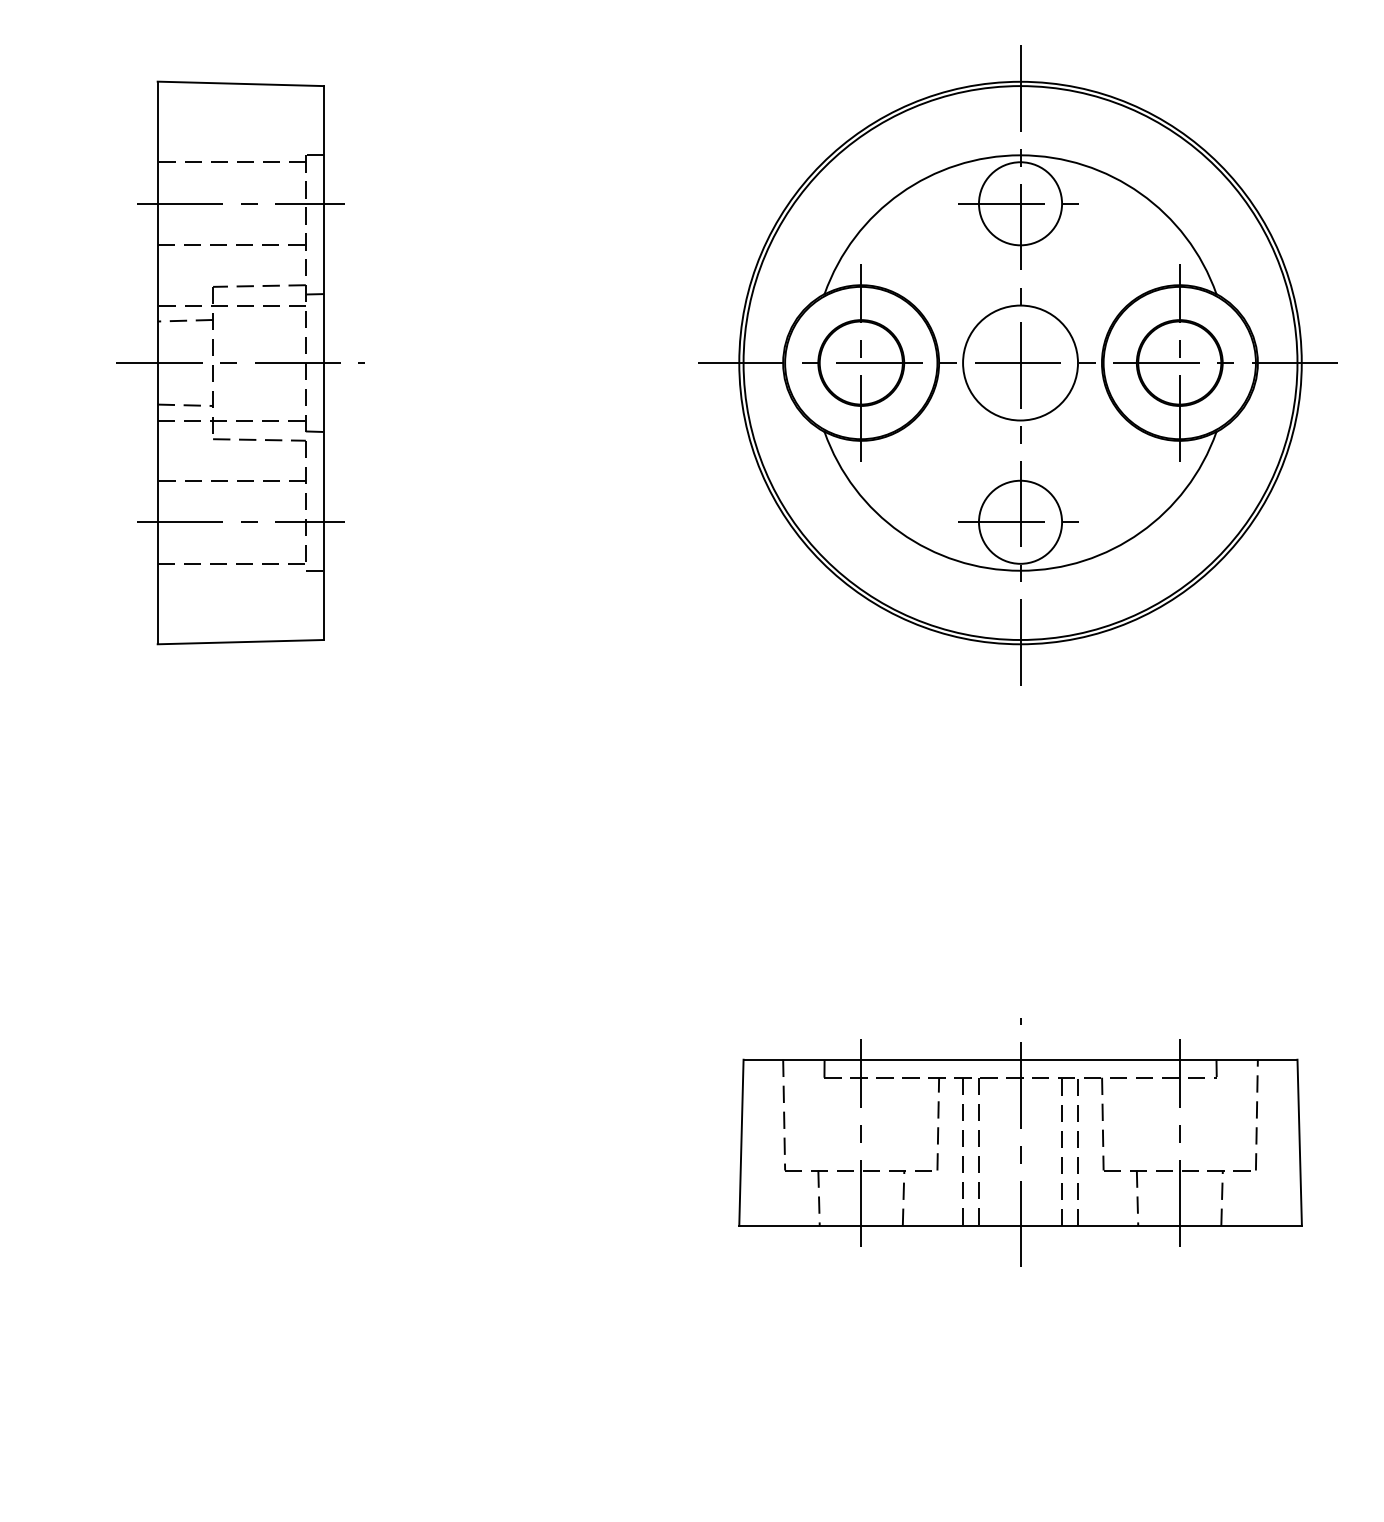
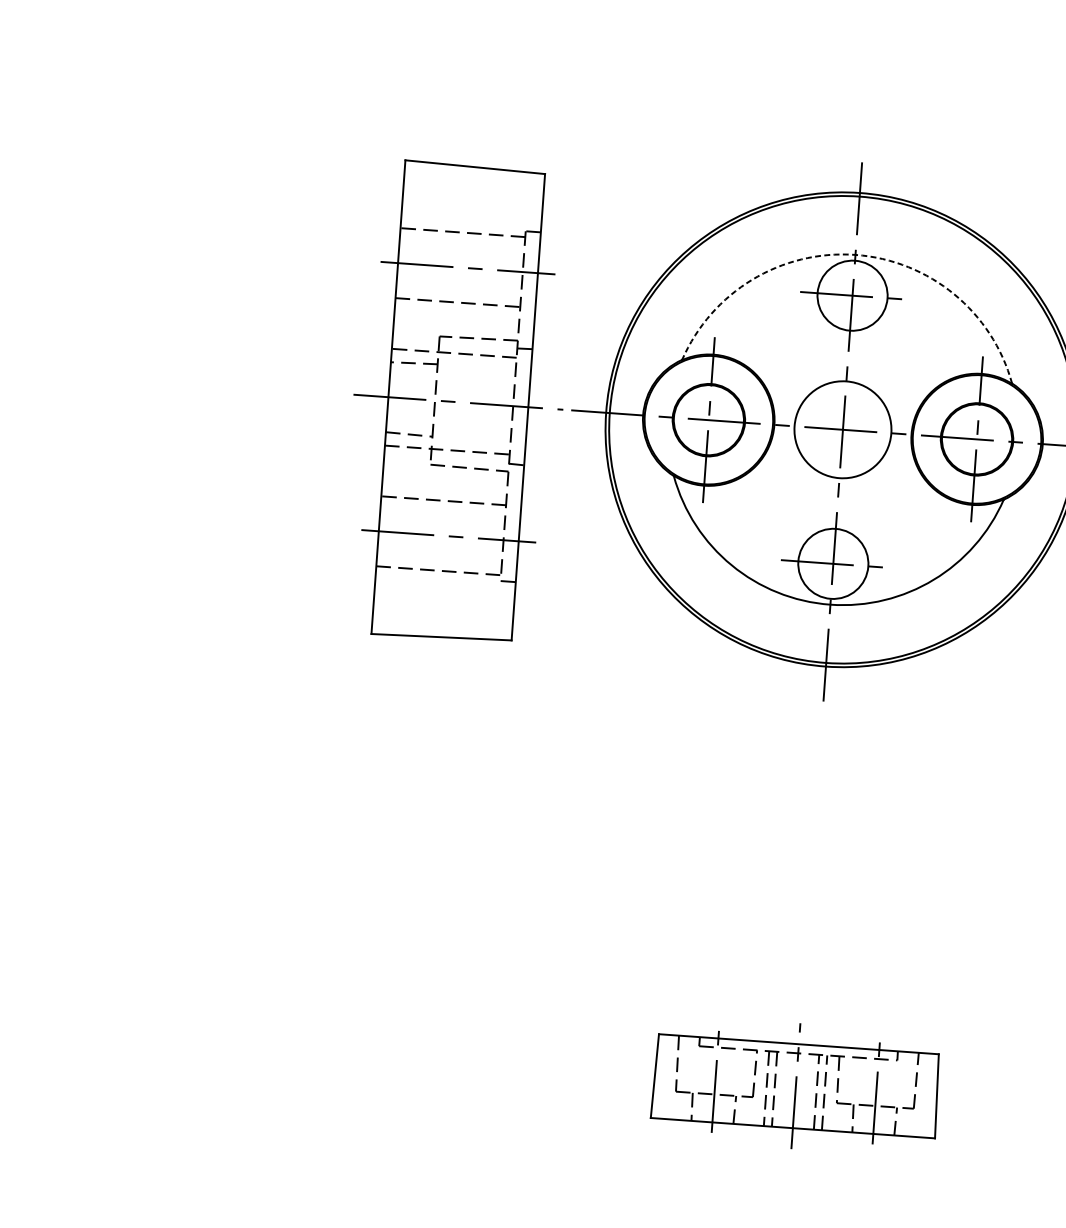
arc: (1020, 155) -> (855, 255), solid -> dashed
part: (240, 362) -> (458, 401), moved
part: (1020, 1142) -> (795, 1086), size x0.6

